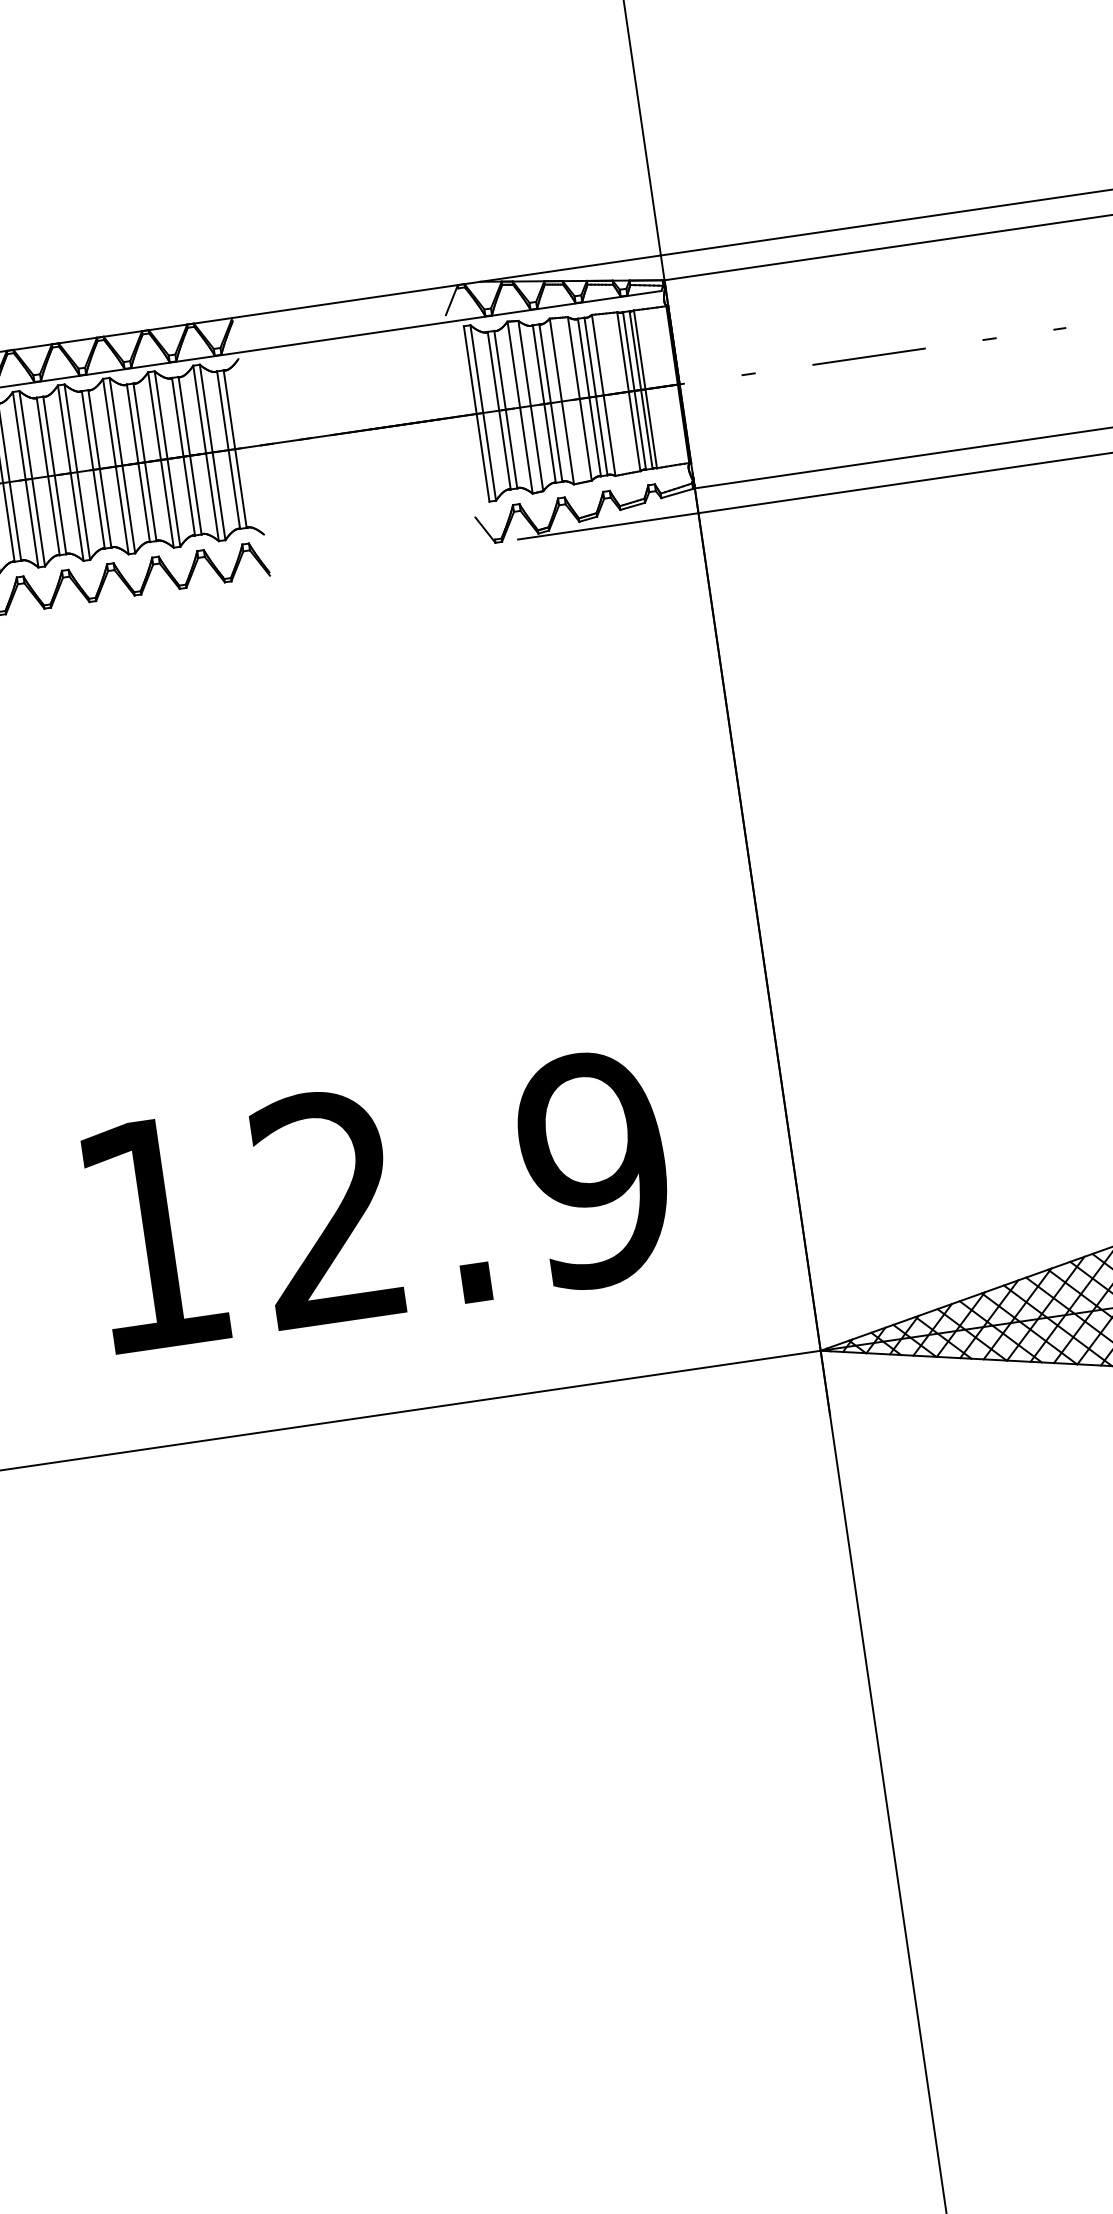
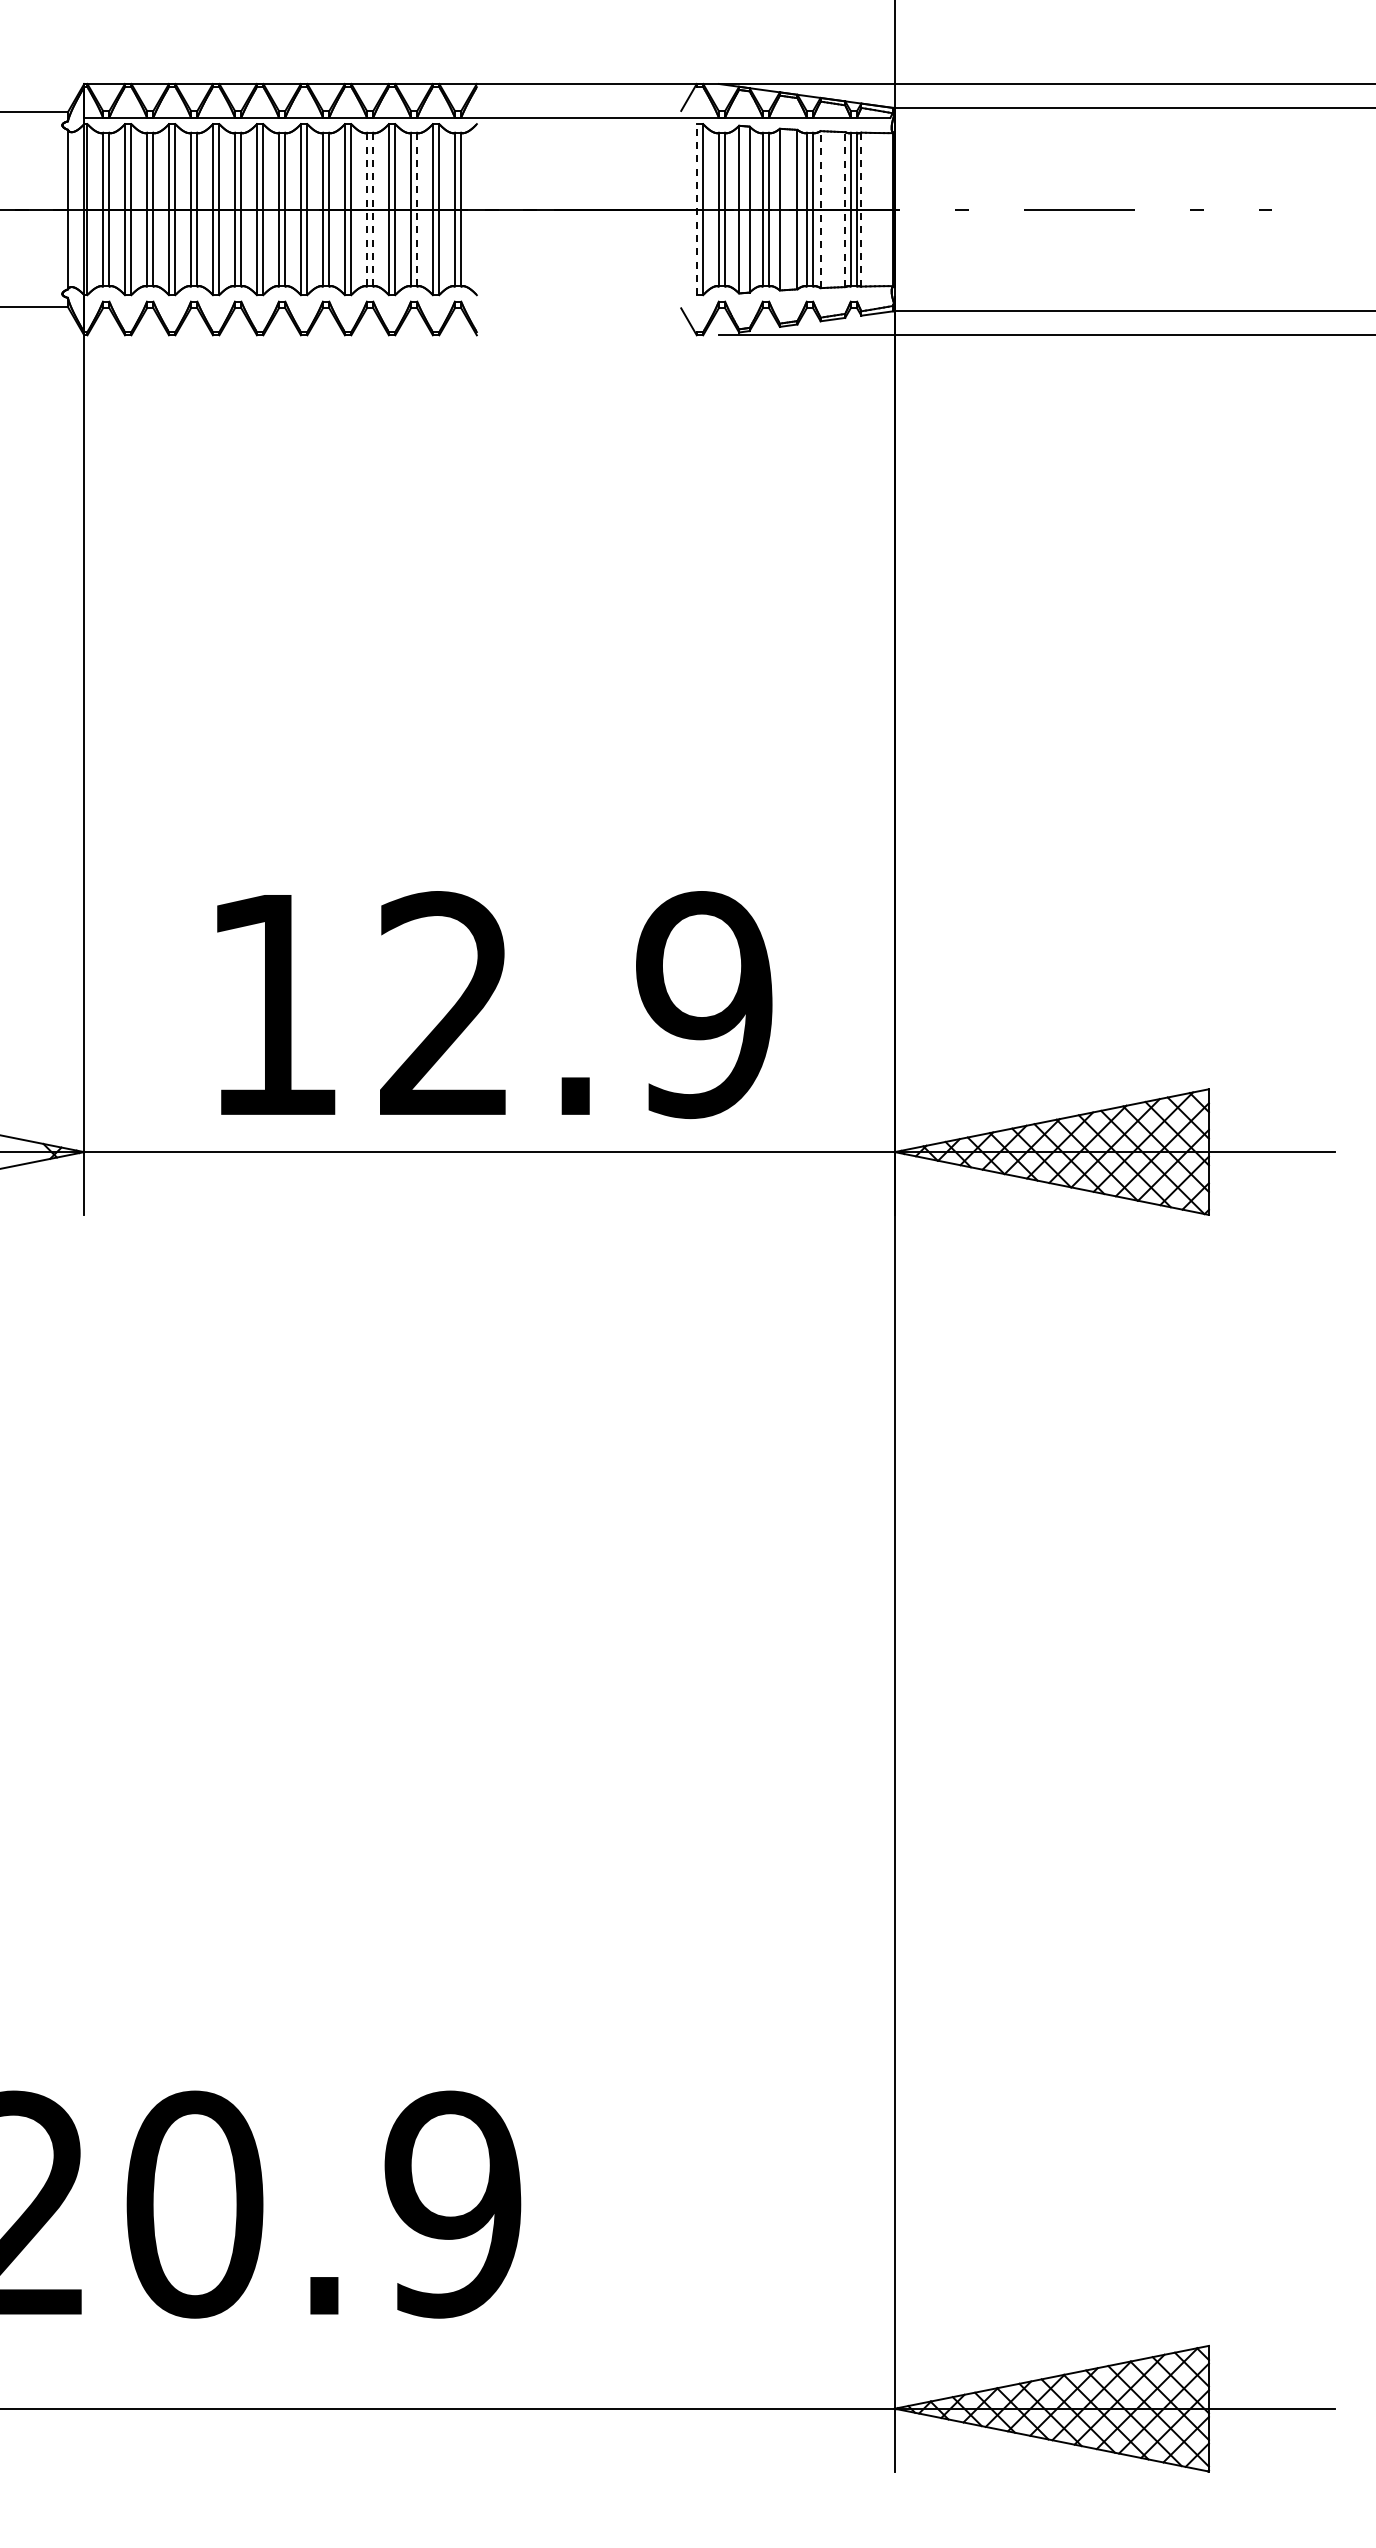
line: (645, 389) -> (861, 209), solid -> dashed
line: (629, 391) -> (845, 209), solid -> dashed
line: (603, 395) -> (820, 209), solid -> dashed
line: (476, 413) -> (696, 209), solid -> dashed
line: (190, 455) -> (417, 209), solid -> dashed
line: (145, 462) -> (373, 209), solid -> dashed
line: (137, 463) -> (366, 209), solid -> dashed
text: (379, 1200) -> (494, 1004), moved

